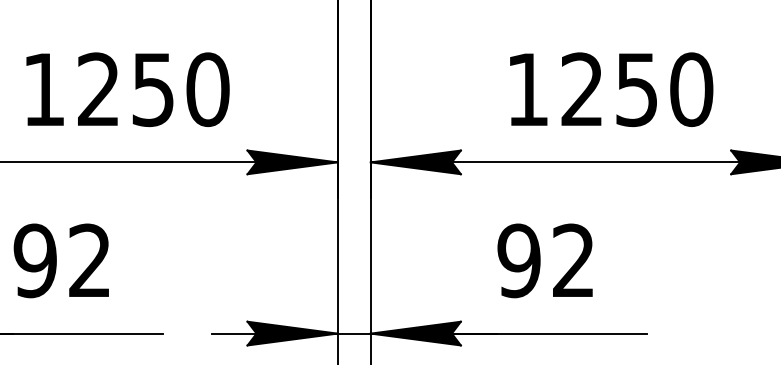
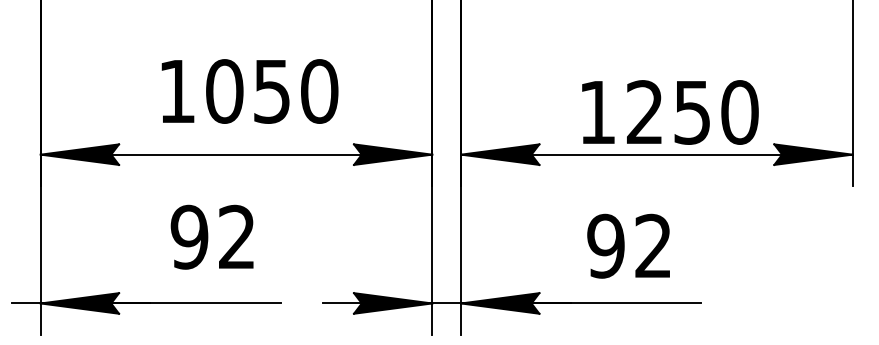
text: (98, 89) -> (224, 91), 1250 -> 1050
text: (611, 89) -> (670, 112), moved
text: (60, 260) -> (211, 236), moved
text: (545, 260) -> (628, 245), moved

